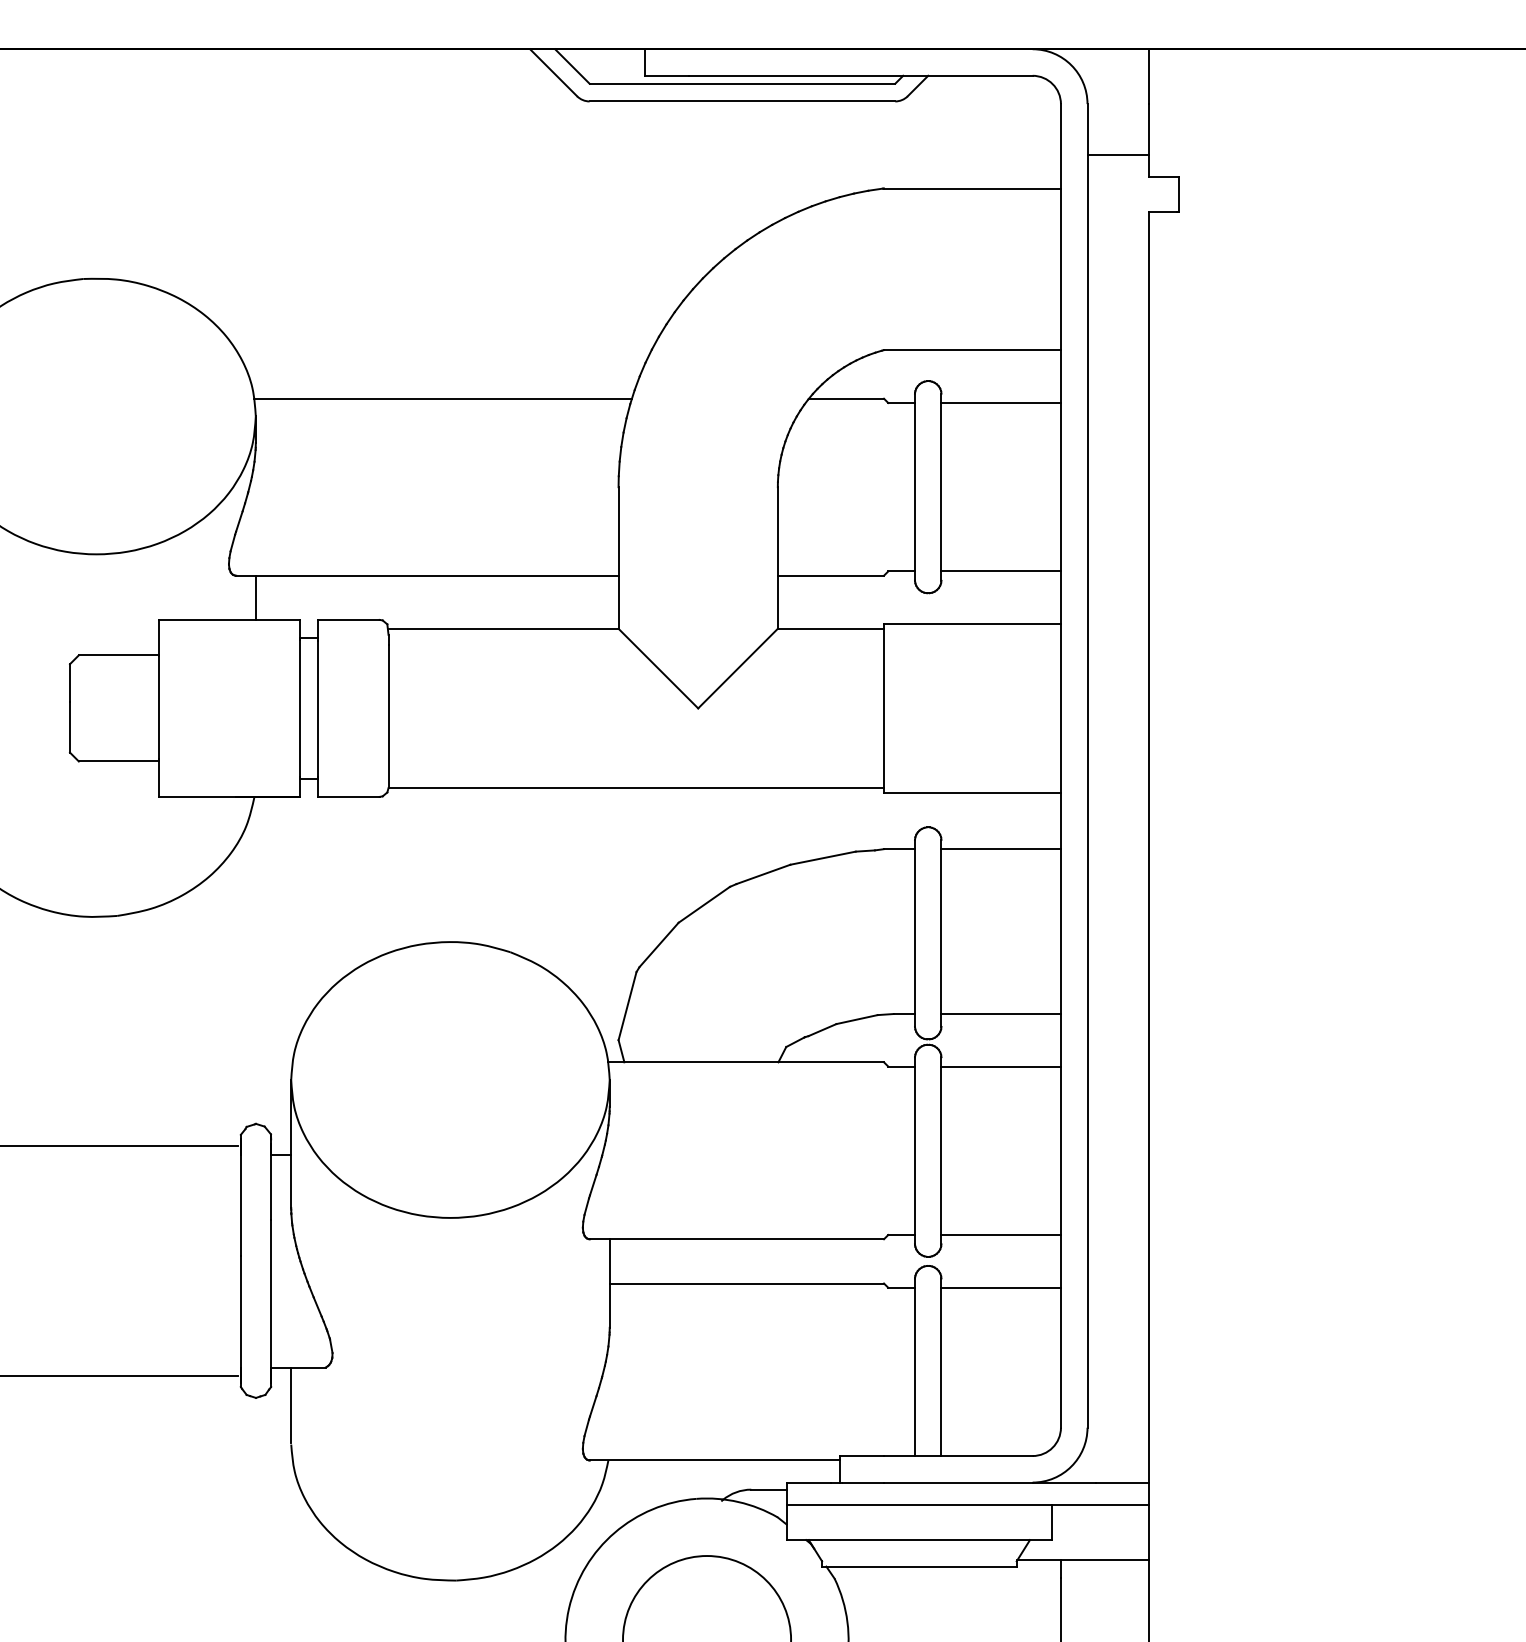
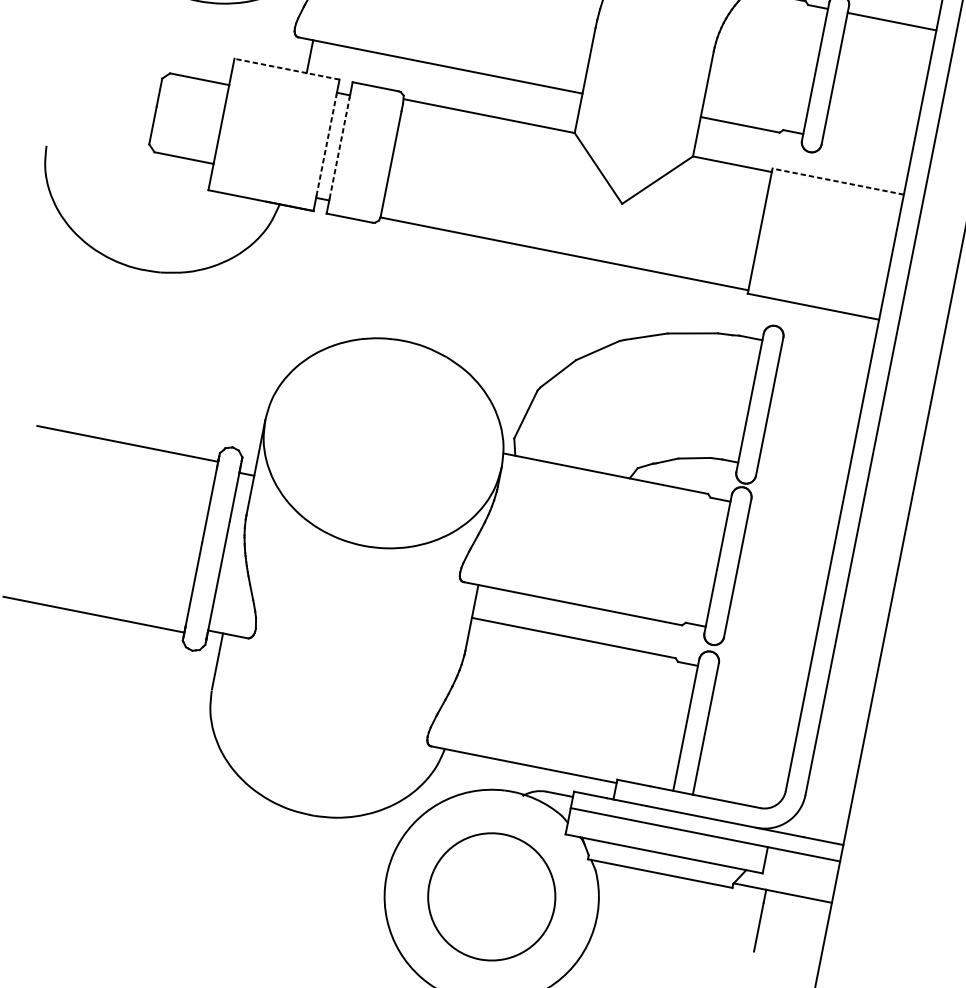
line: (1000, 571) -> (866, 146), removed
line: (229, 619) -> (287, 68), solid -> dashed
line: (971, 624) -> (837, 181), solid -> dashed
line: (300, 707) -> (327, 144), solid -> dashed
line: (317, 708) -> (339, 147), solid -> dashed
line: (1000, 849) -> (825, 353), removed
line: (1000, 1014) -> (801, 475), removed
line: (1000, 1066) -> (793, 514), removed
line: (1000, 1235) -> (769, 639), removed
line: (1000, 1287) -> (761, 678), removed

